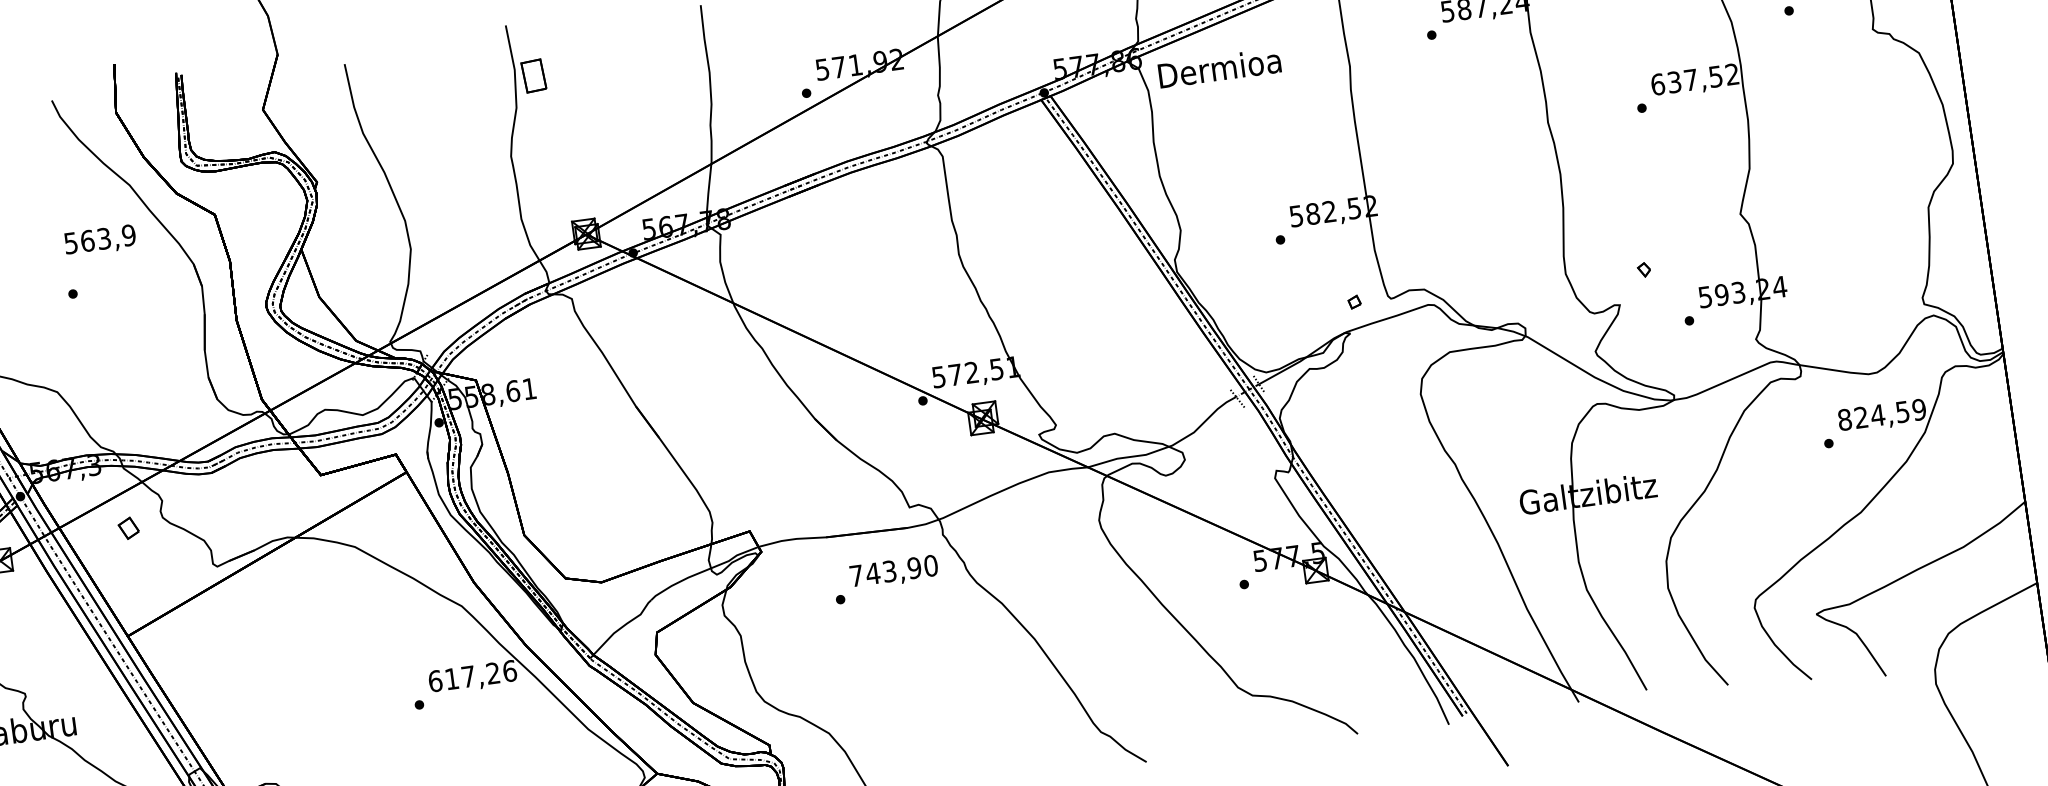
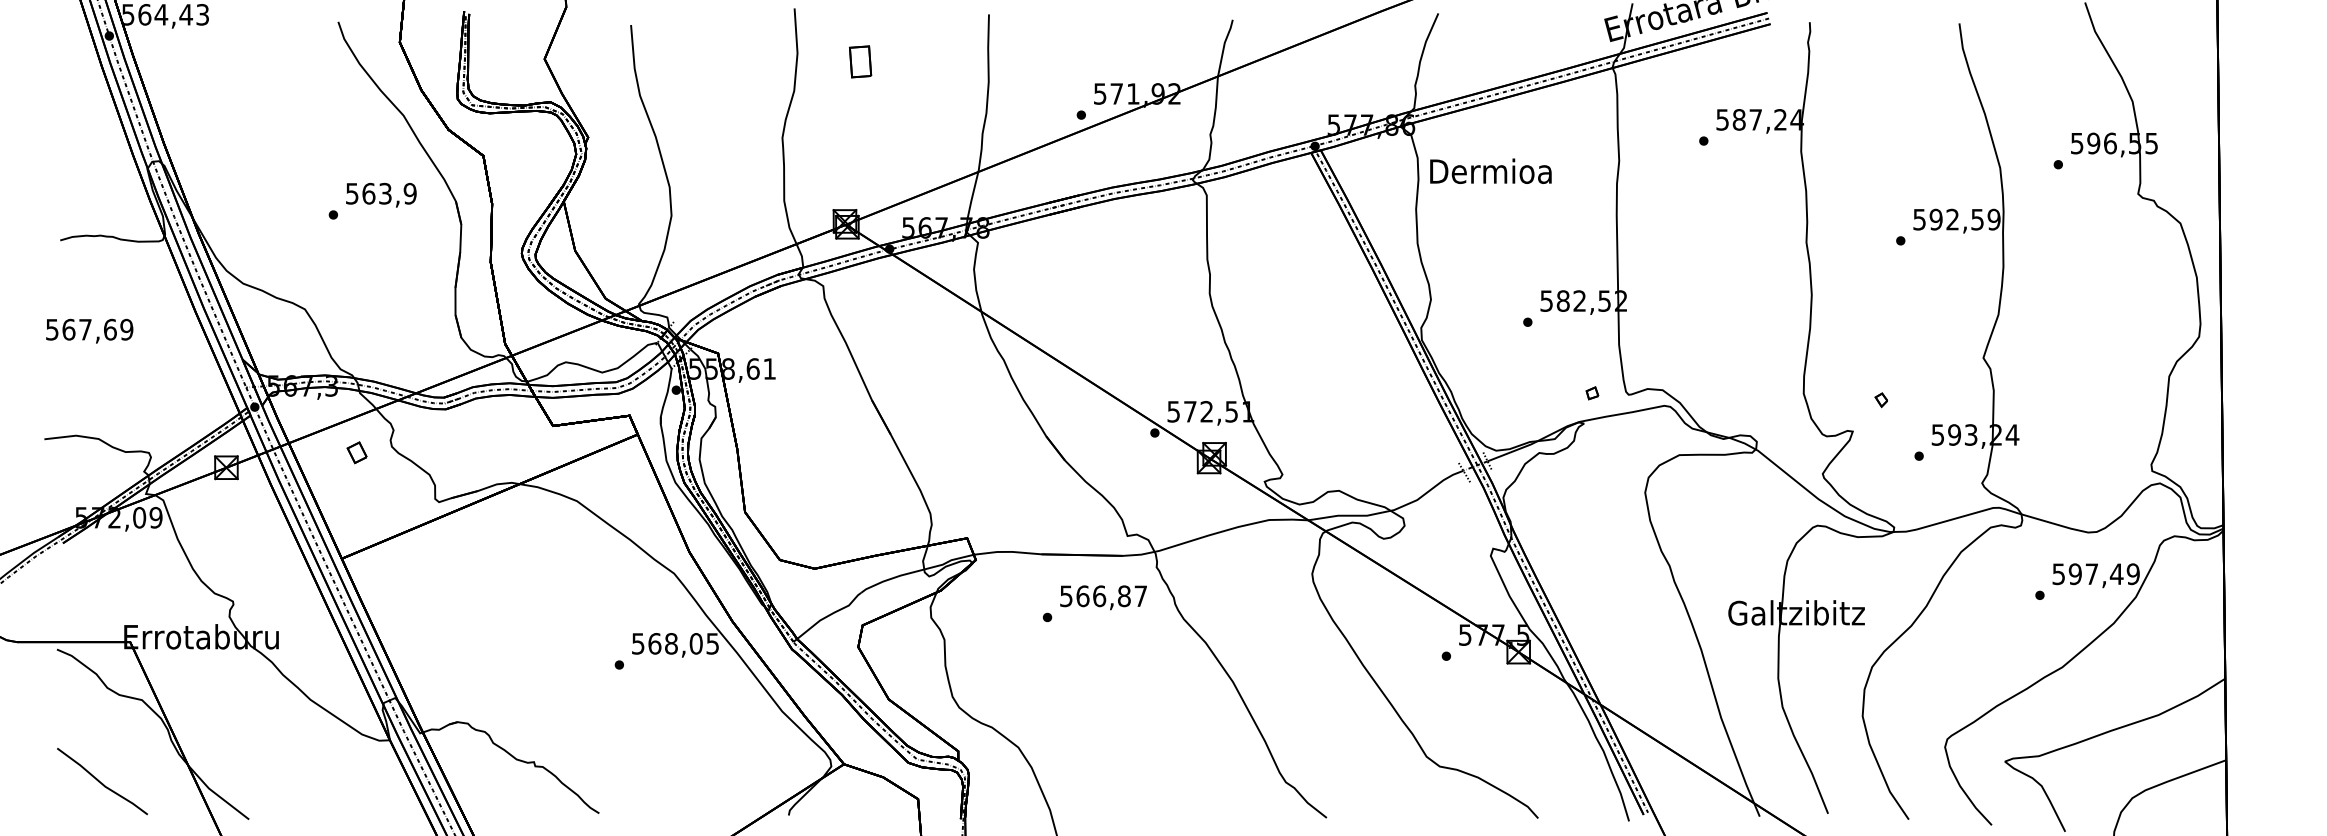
text: (1219, 67) -> (1490, 170), moved
part: (533, 75) -> (860, 61), moved
text: (1694, 79) -> (1956, 219), 637,52 -> 592,59
text: (100, 240) -> (381, 194), moved
text: (1873, 416) -> (2087, 574), 824,59 -> 597,49
text: (893, 571) -> (1103, 596), 743,90 -> 566,87
text: (472, 675) -> (675, 643), 617,26 -> 568,05

